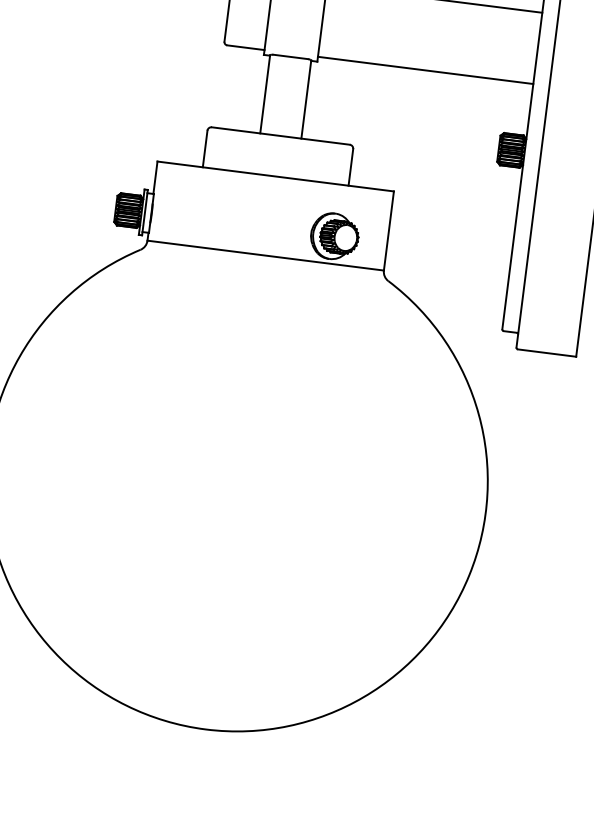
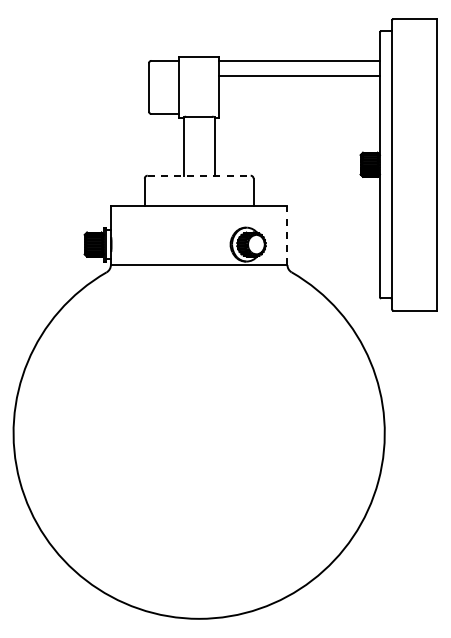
line: (425, 71) -> (299, 76), moved
line: (281, 135) -> (199, 175), solid -> dashed
line: (388, 231) -> (287, 235), solid -> dashed

